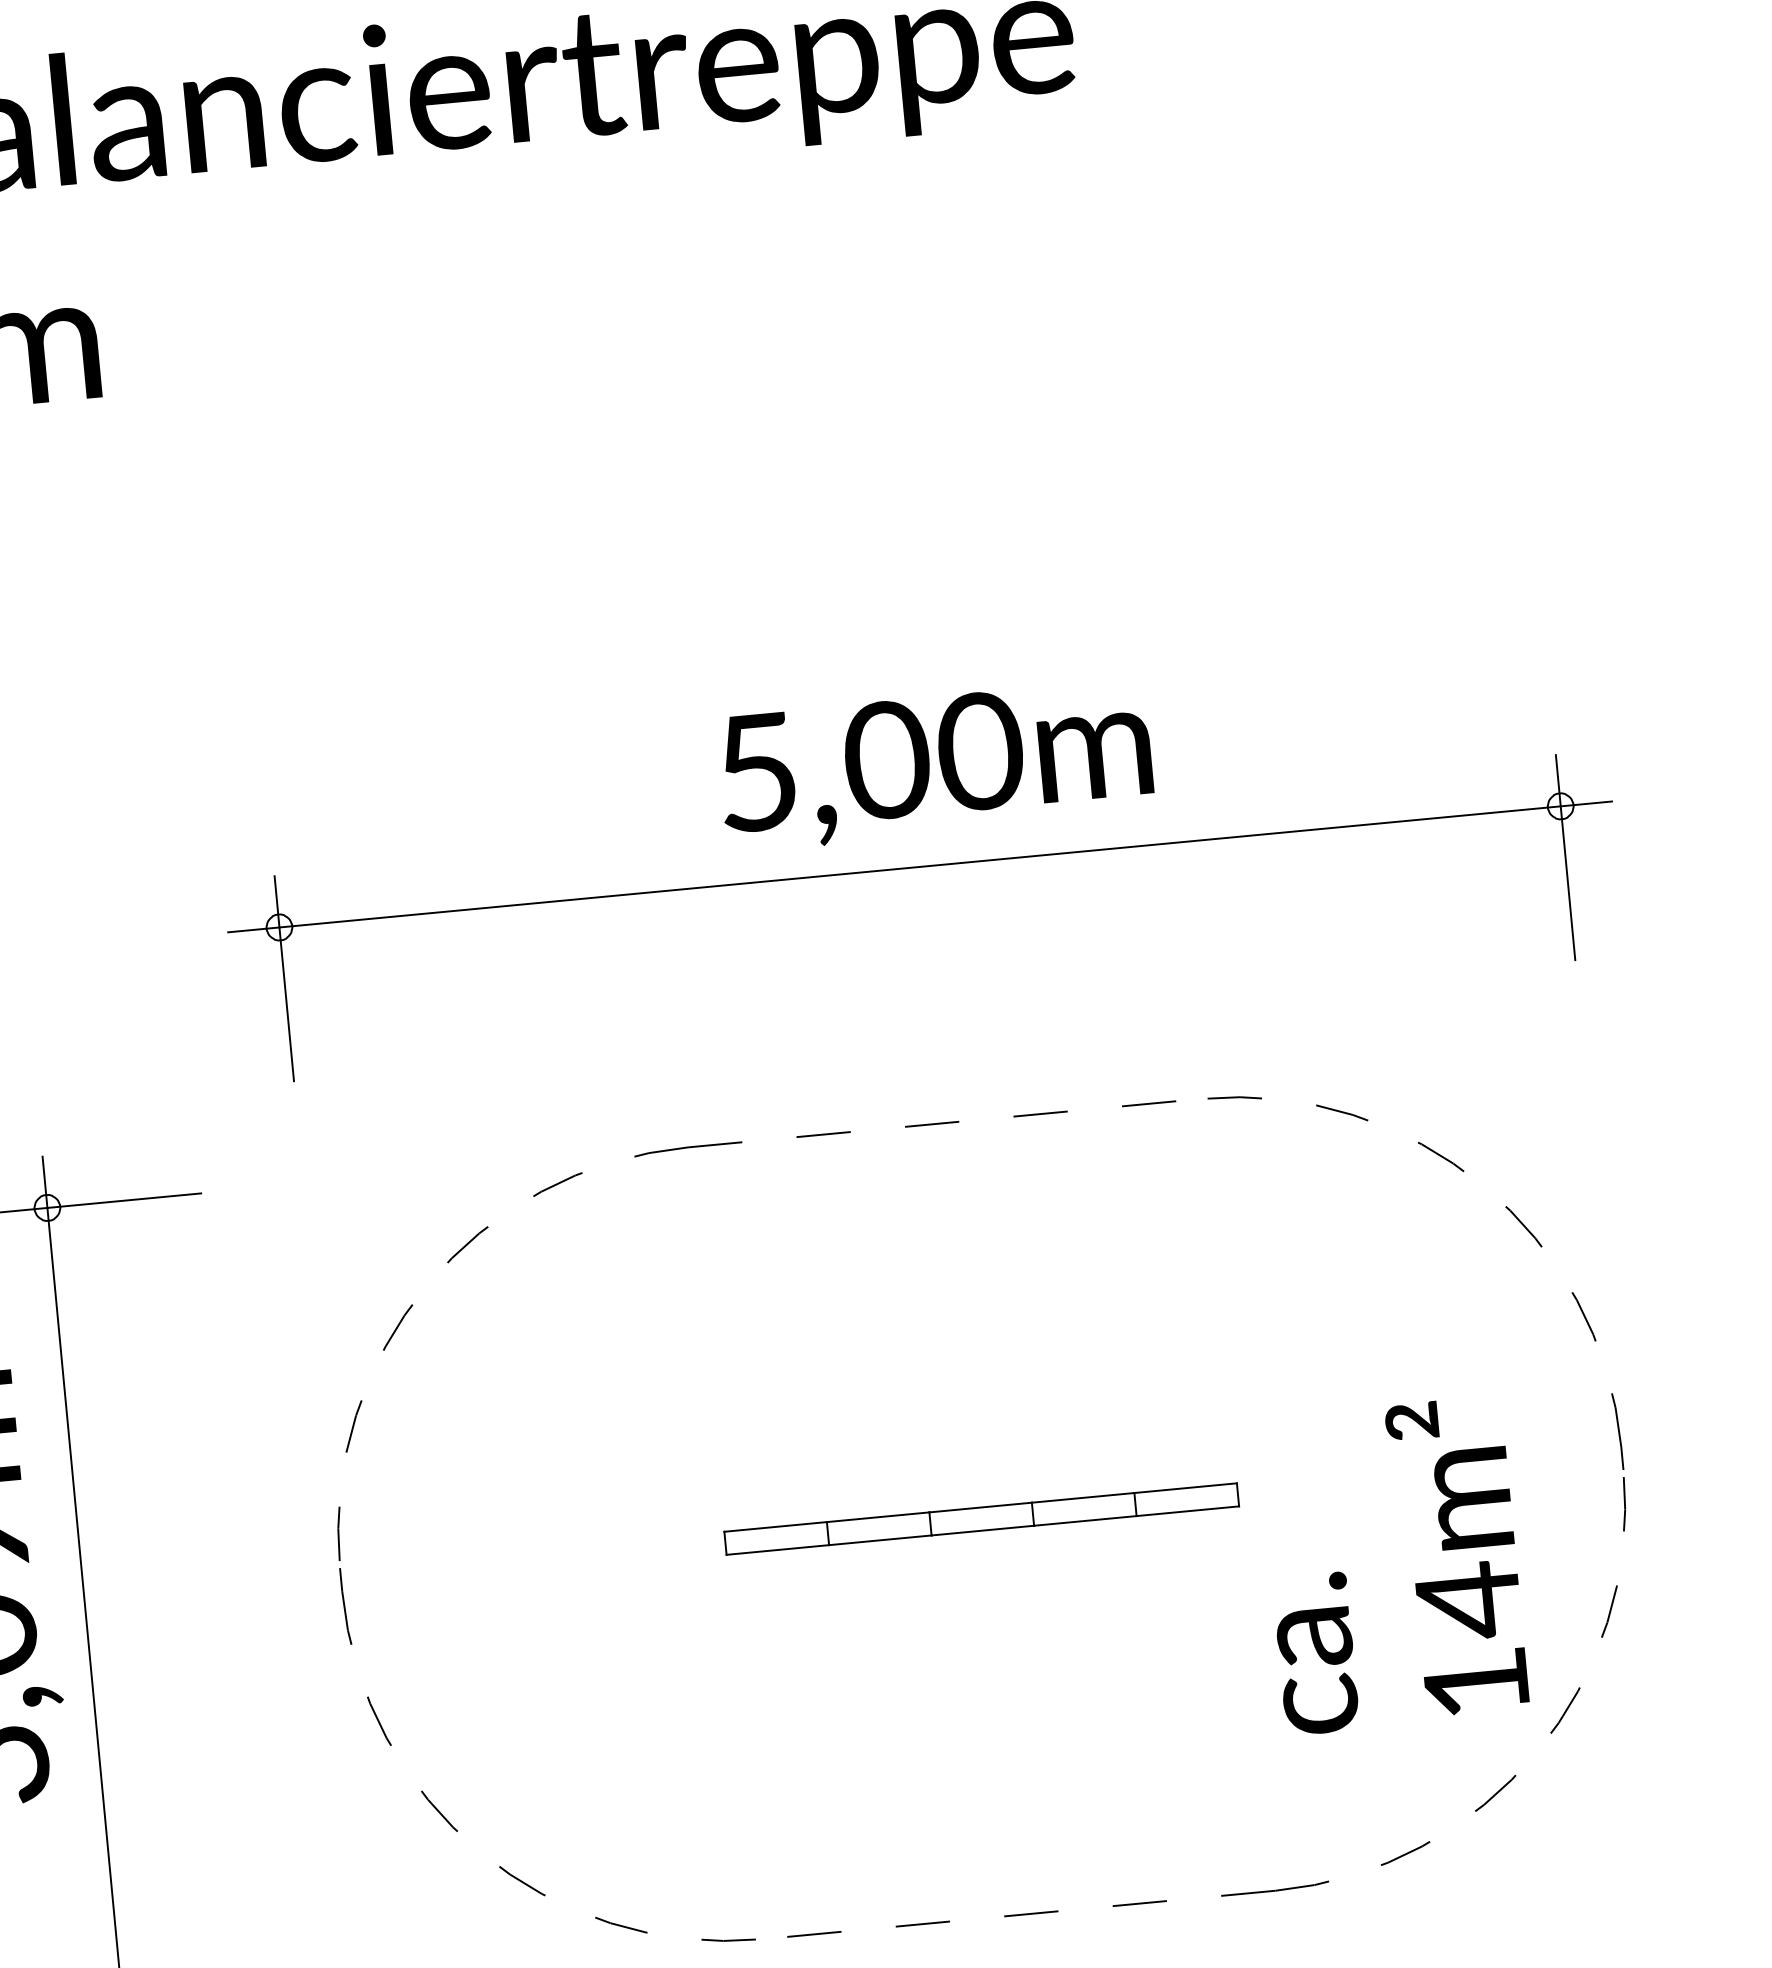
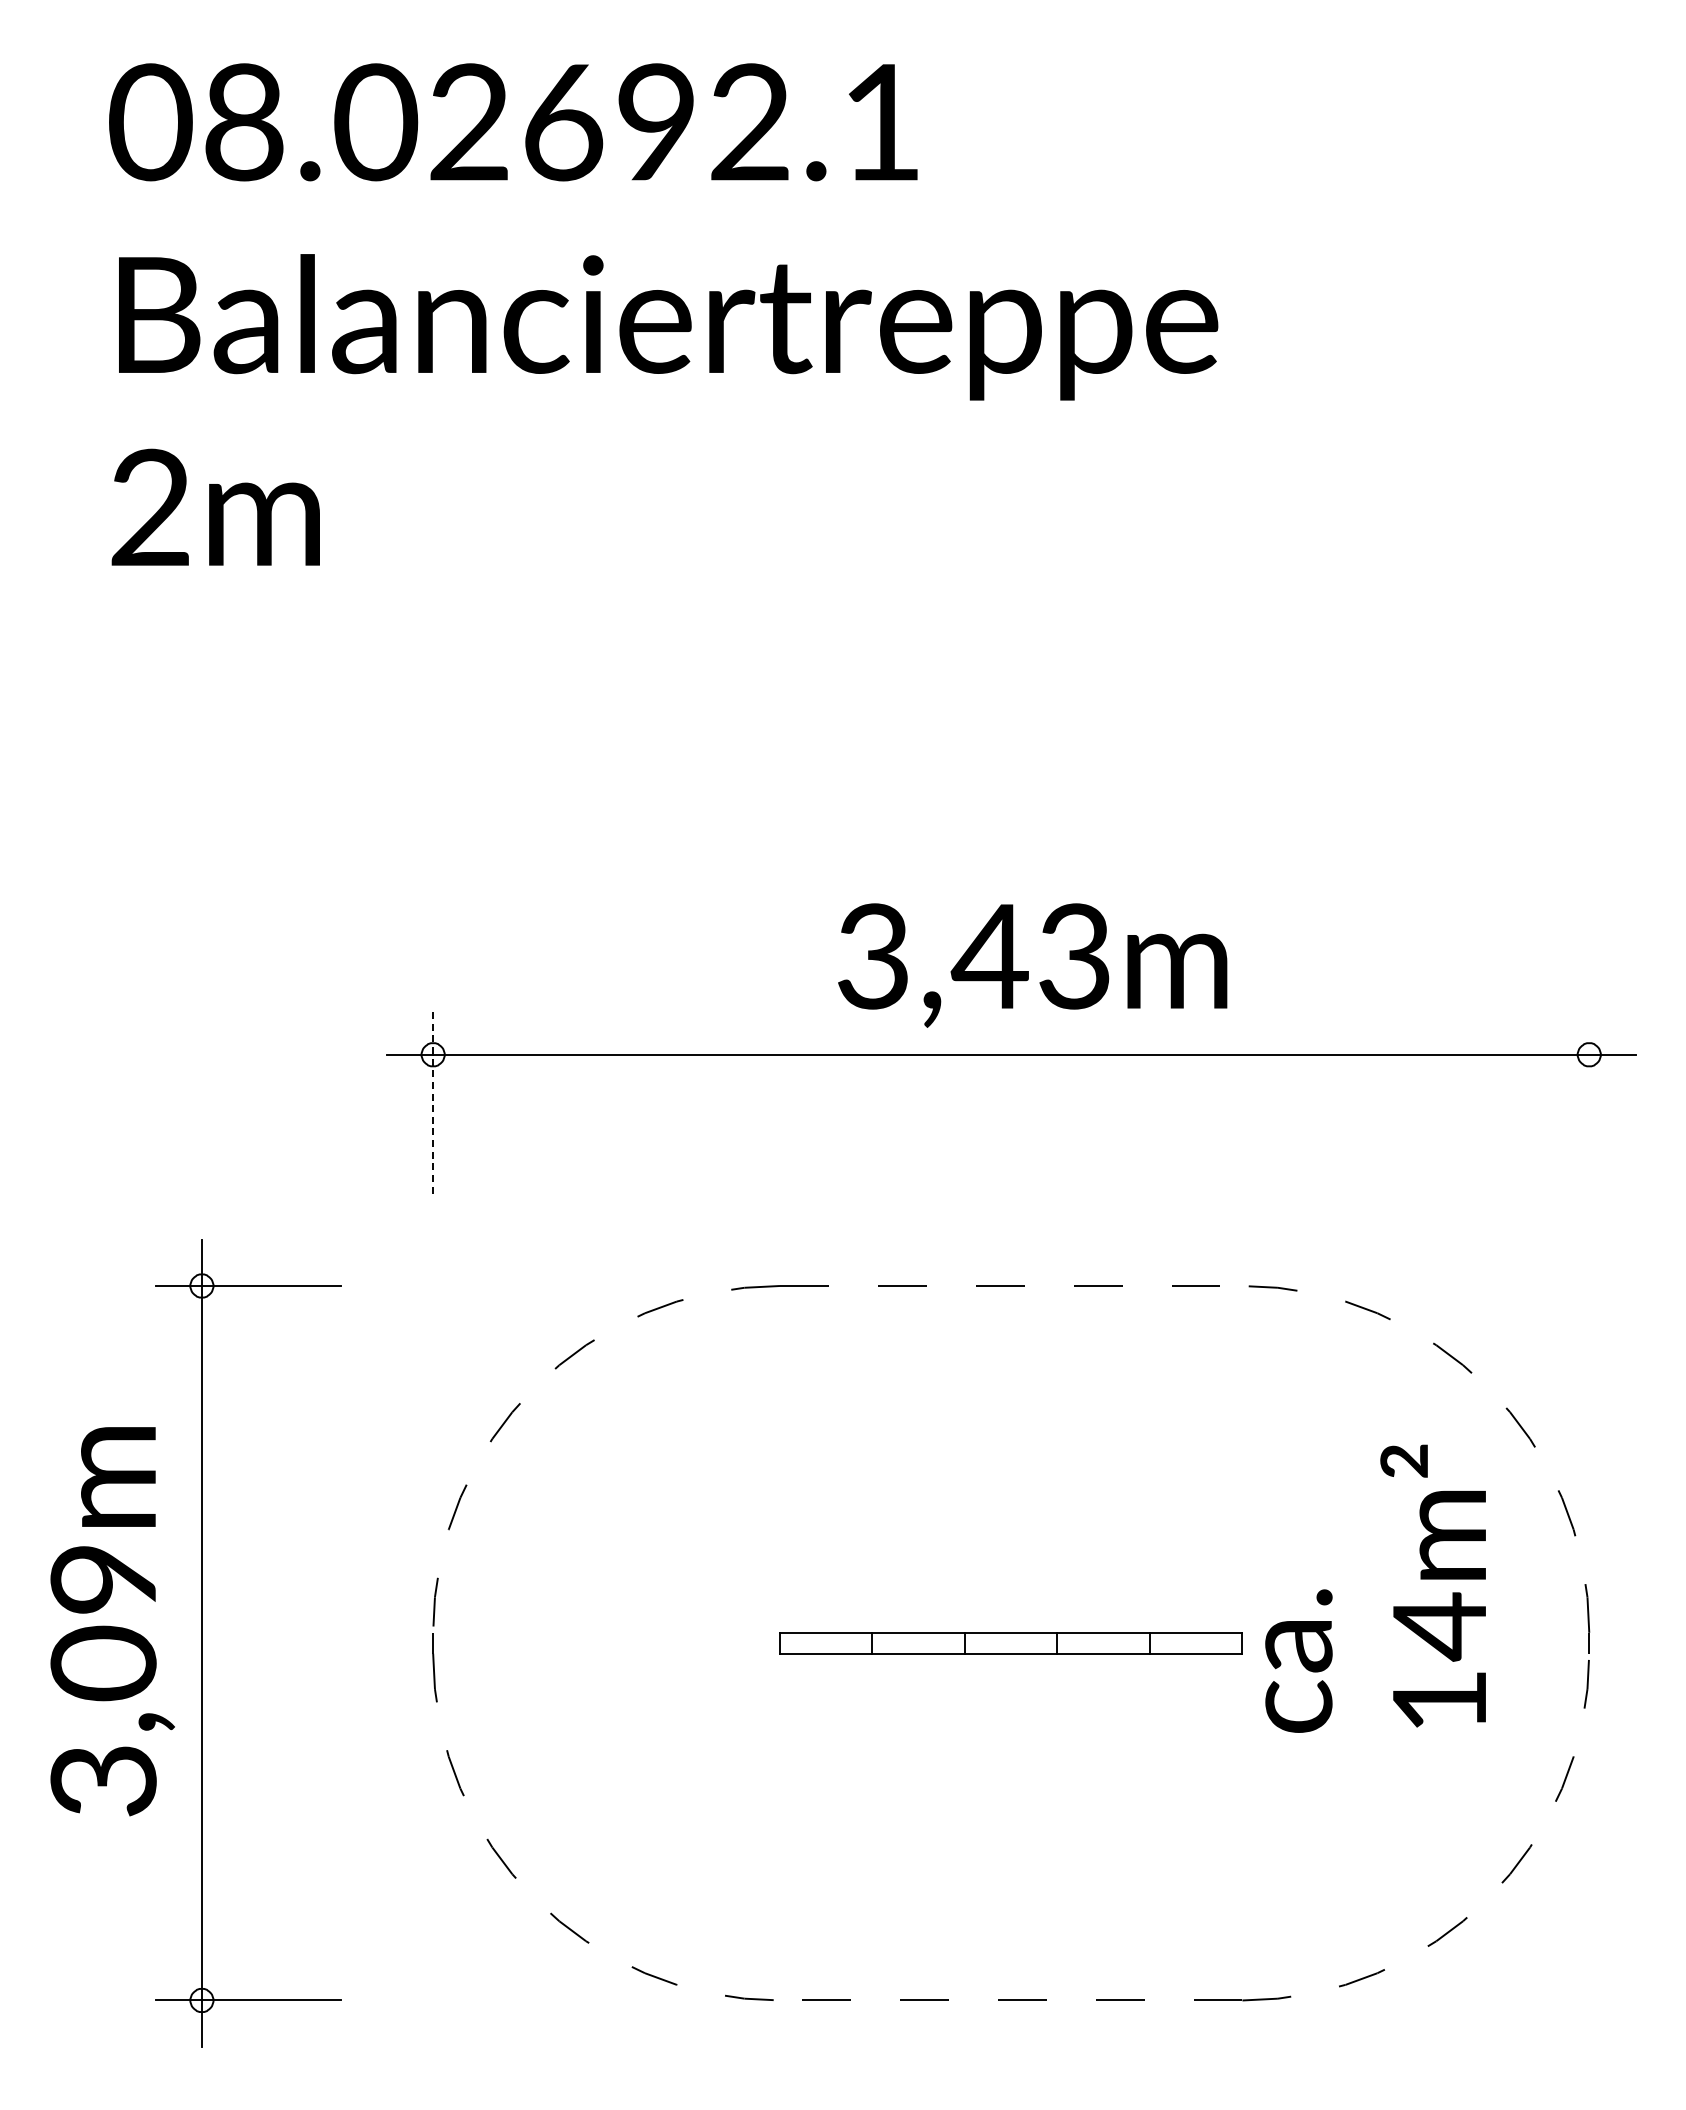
text: (870, 761) -> (975, 956), 5,00m -> 3,43m
line: (1565, 857) -> (1589, 1100), removed
line: (284, 978) -> (433, 1100), solid -> dashed
text: (1393, 1565) -> (1375, 1588), moved

